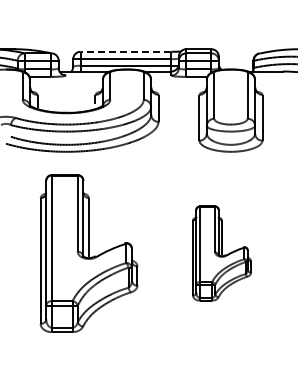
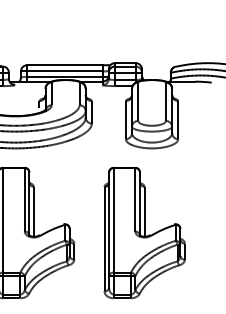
line: (125, 51) -> (64, 65), dashed -> solid
part: (221, 253) -> (144, 232), size x1.67

